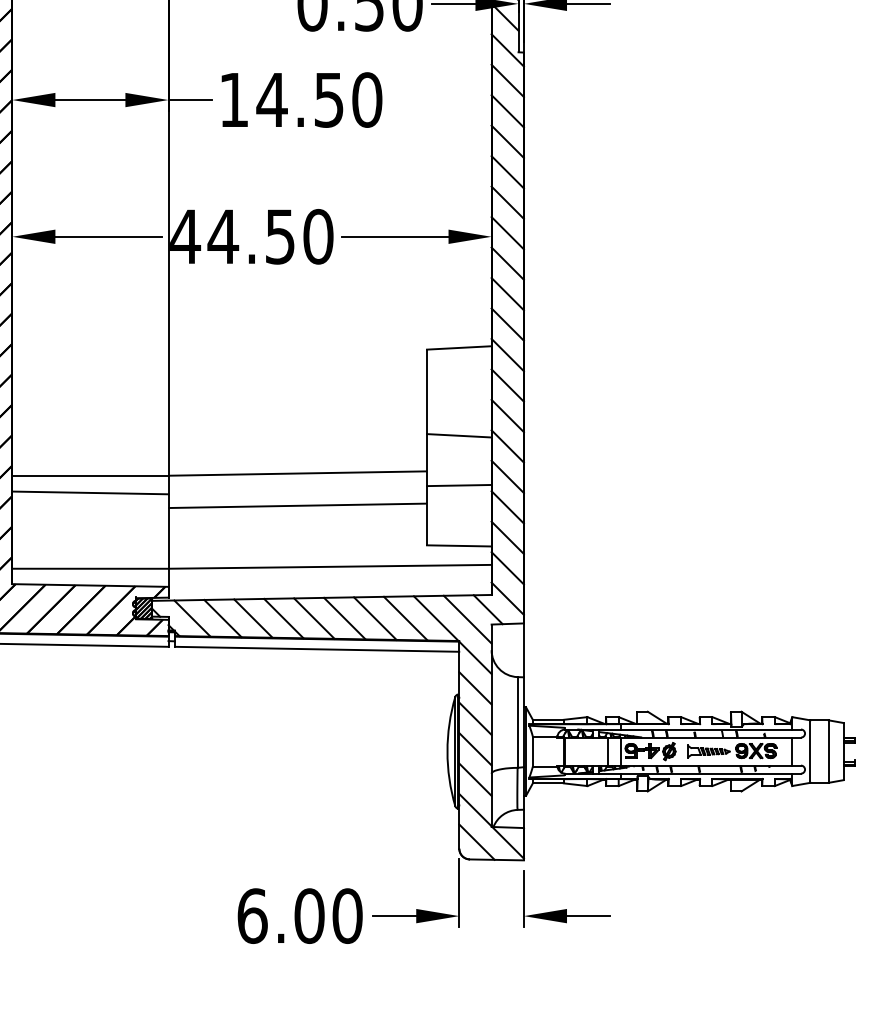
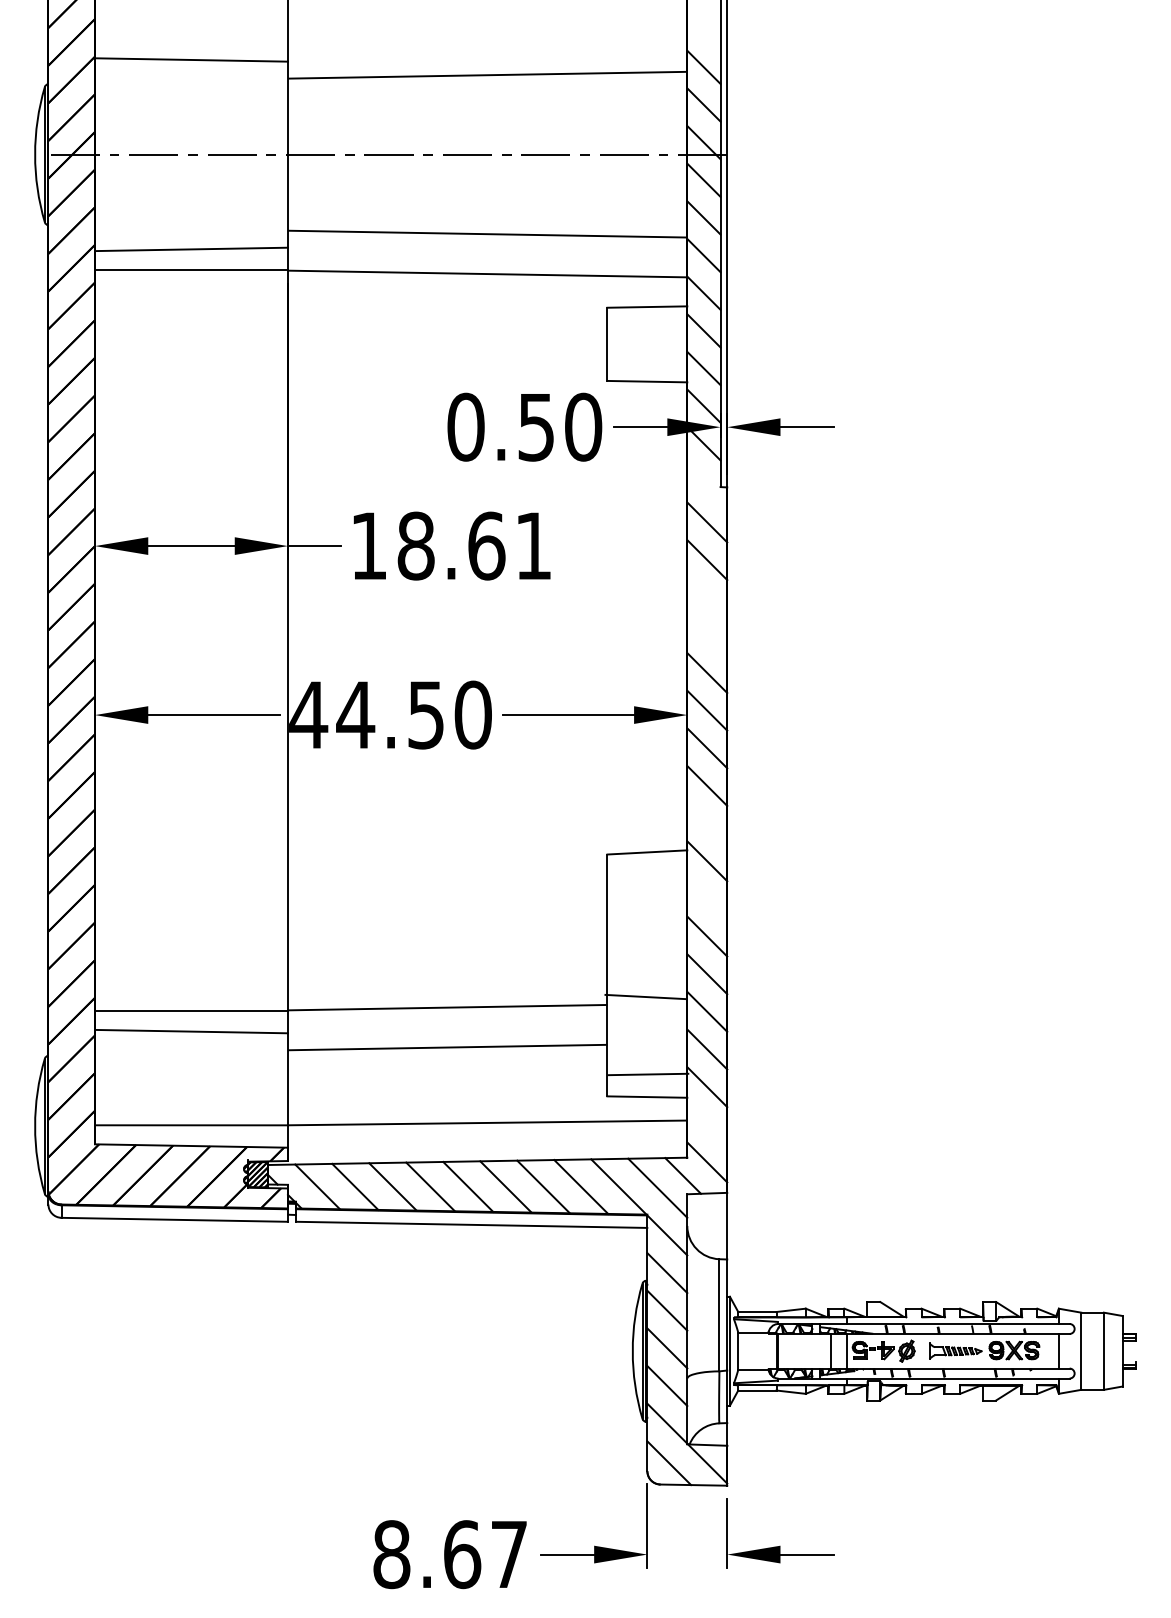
line: (507, 50) -> (707, 484), removed
text: (319, 99) -> (474, 545), 14.50 -> 18.61
line: (507, 141) -> (707, 597), removed
line: (507, 172) -> (707, 635), removed
line: (507, 324) -> (707, 823), removed
line: (507, 385) -> (707, 898), removed
line: (459, 435) -> (645, 996), moved
line: (459, 485) -> (648, 1074), moved
line: (507, 568) -> (707, 1124), removed
text: (299, 916) -> (450, 1554), 6.00 -> 8.67

